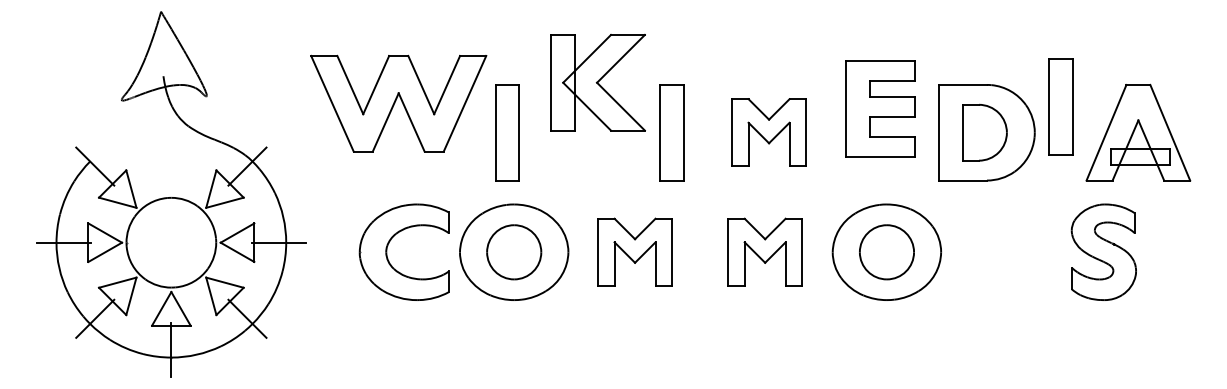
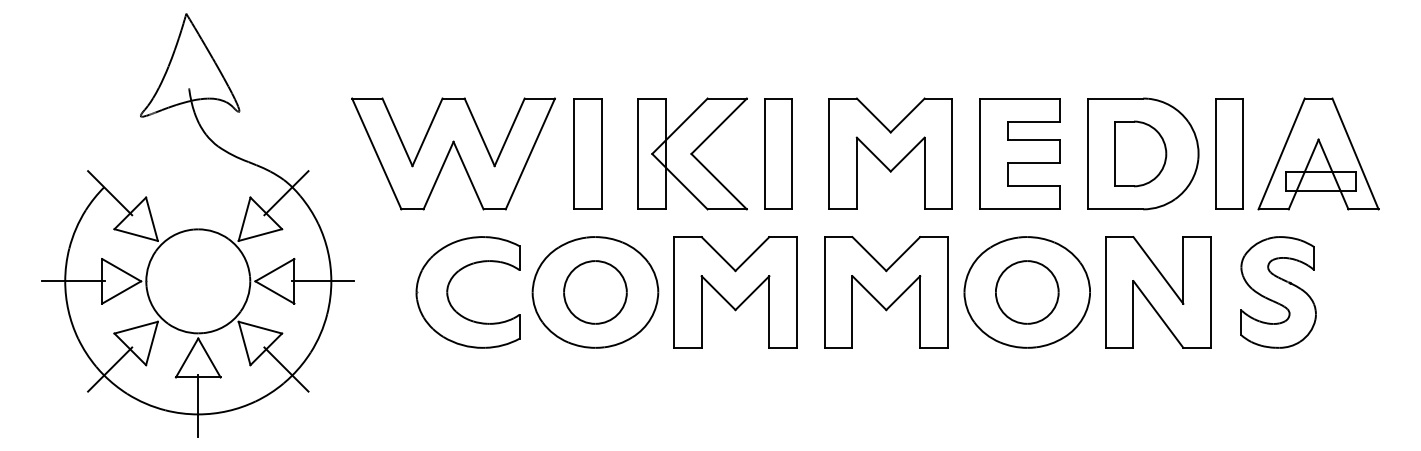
part: (597, 82) -> (691, 153), moved
part: (398, 103) -> (453, 153), moved
part: (1060, 106) -> (1228, 153), moved
part: (880, 108) -> (1019, 153), moved
part: (768, 132) -> (890, 153), size x1.43
part: (634, 251) -> (734, 291), size x1.43
part: (764, 251) -> (885, 291), size x1.43
part: (1000, 252) -> (1158, 292), added

